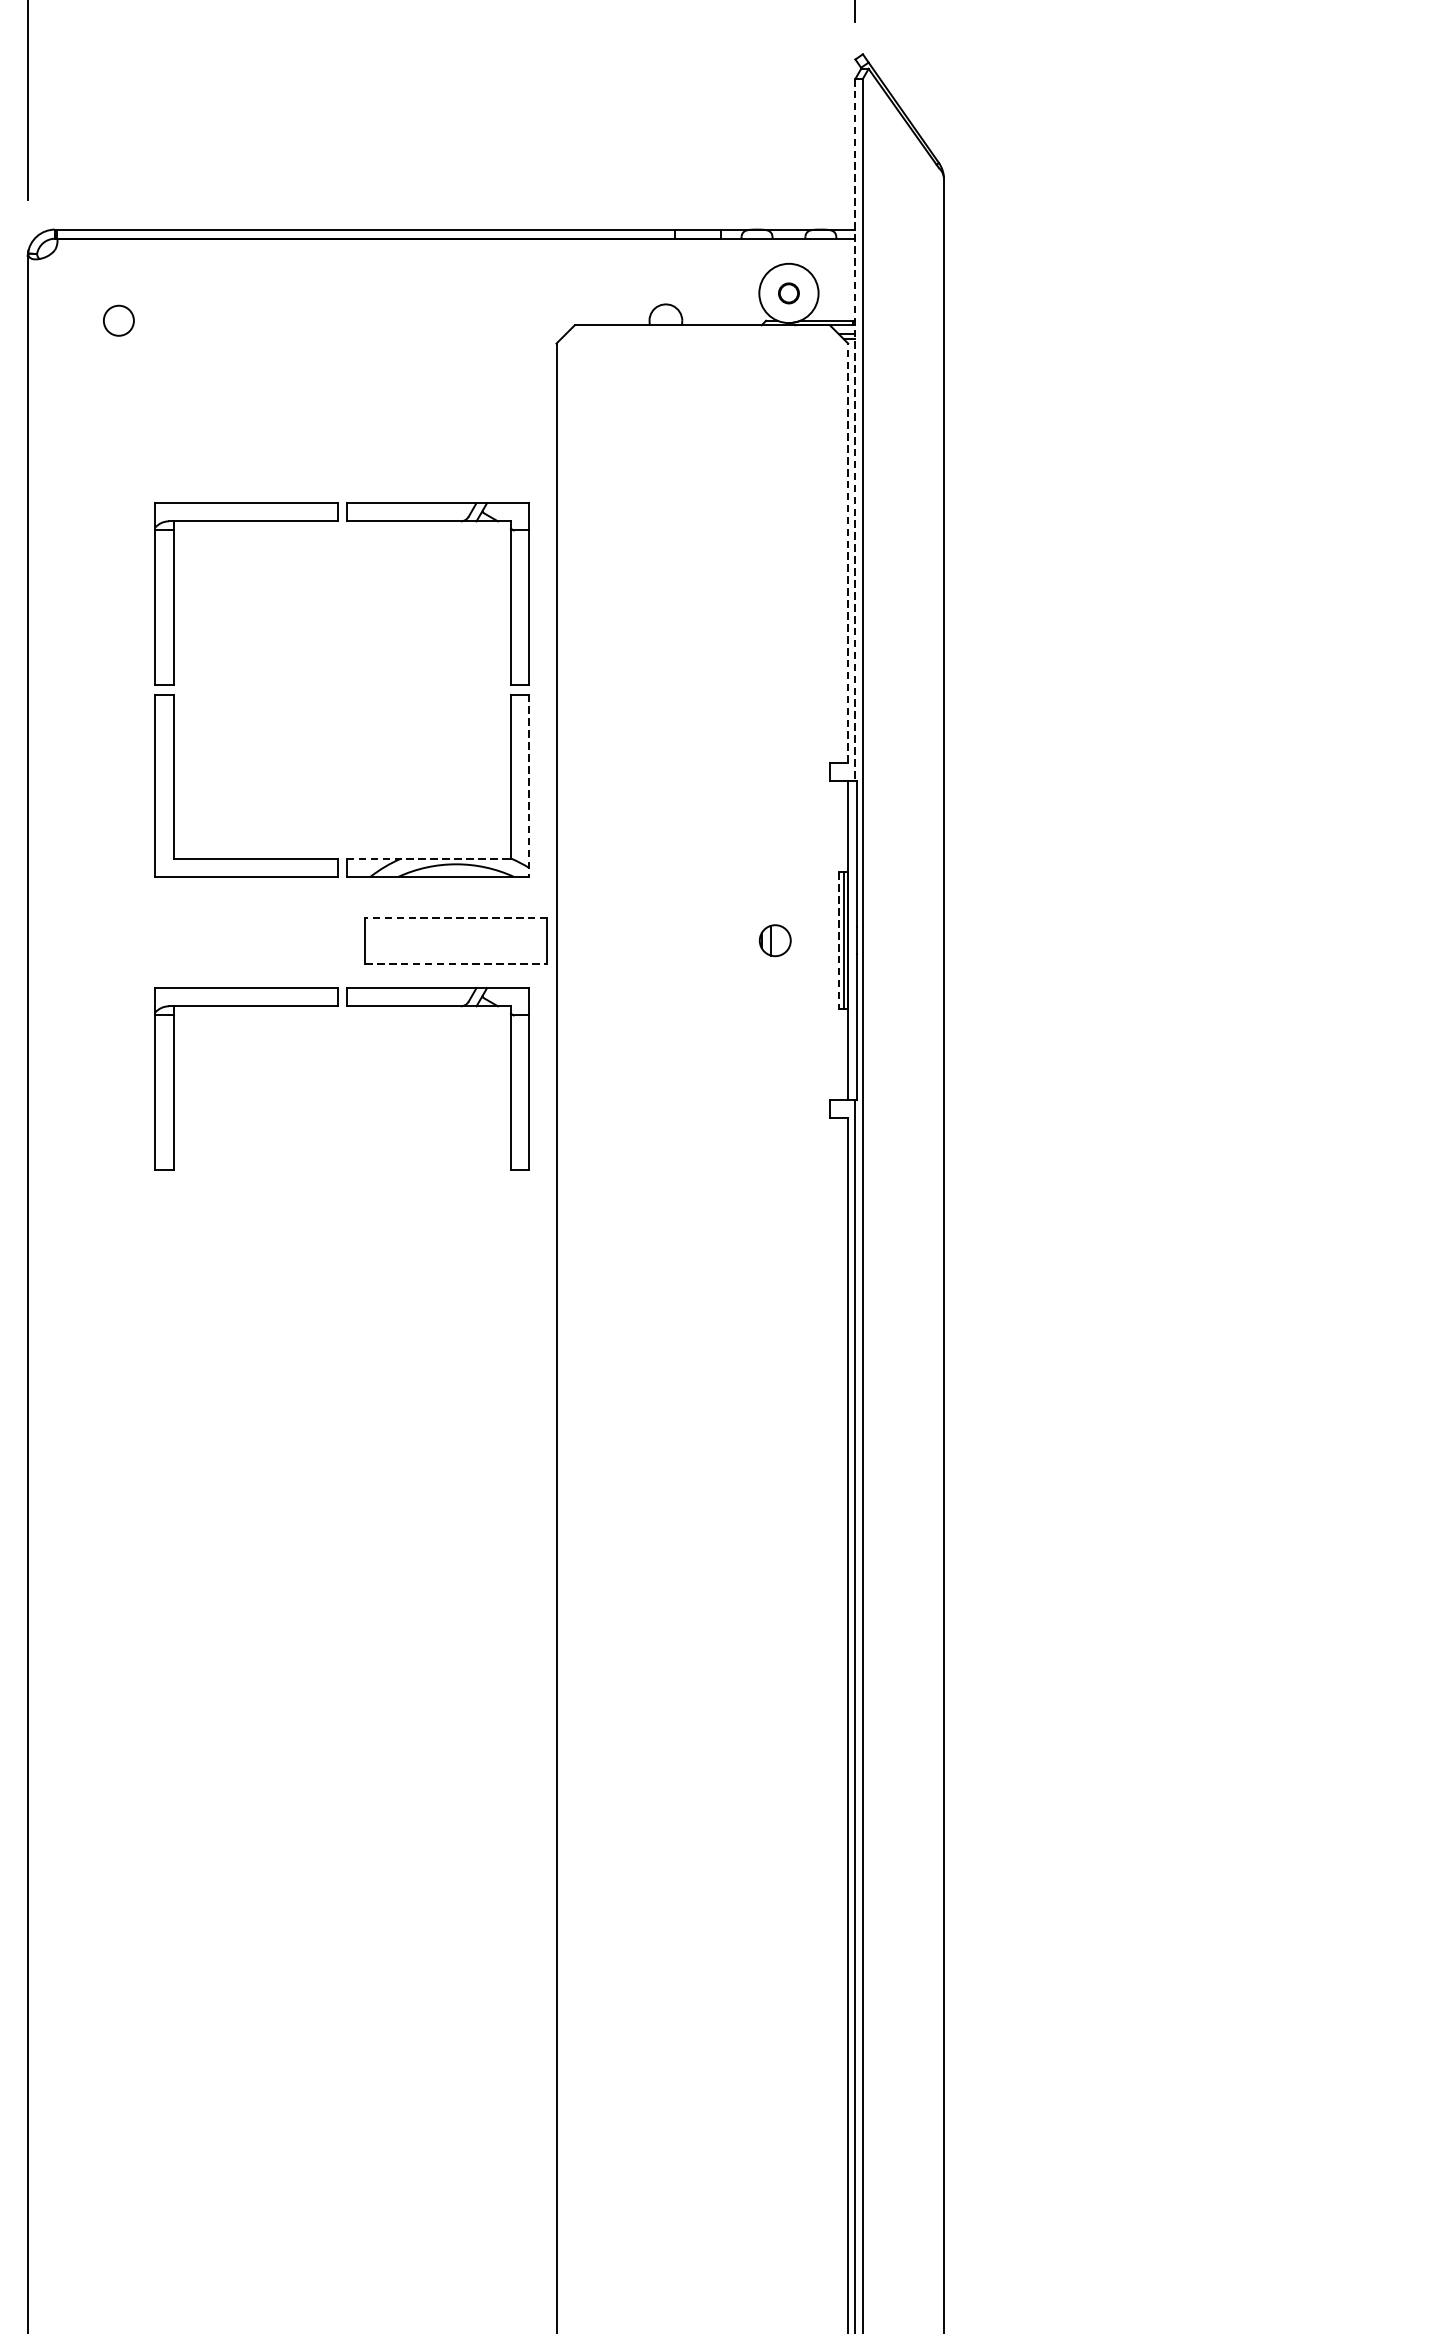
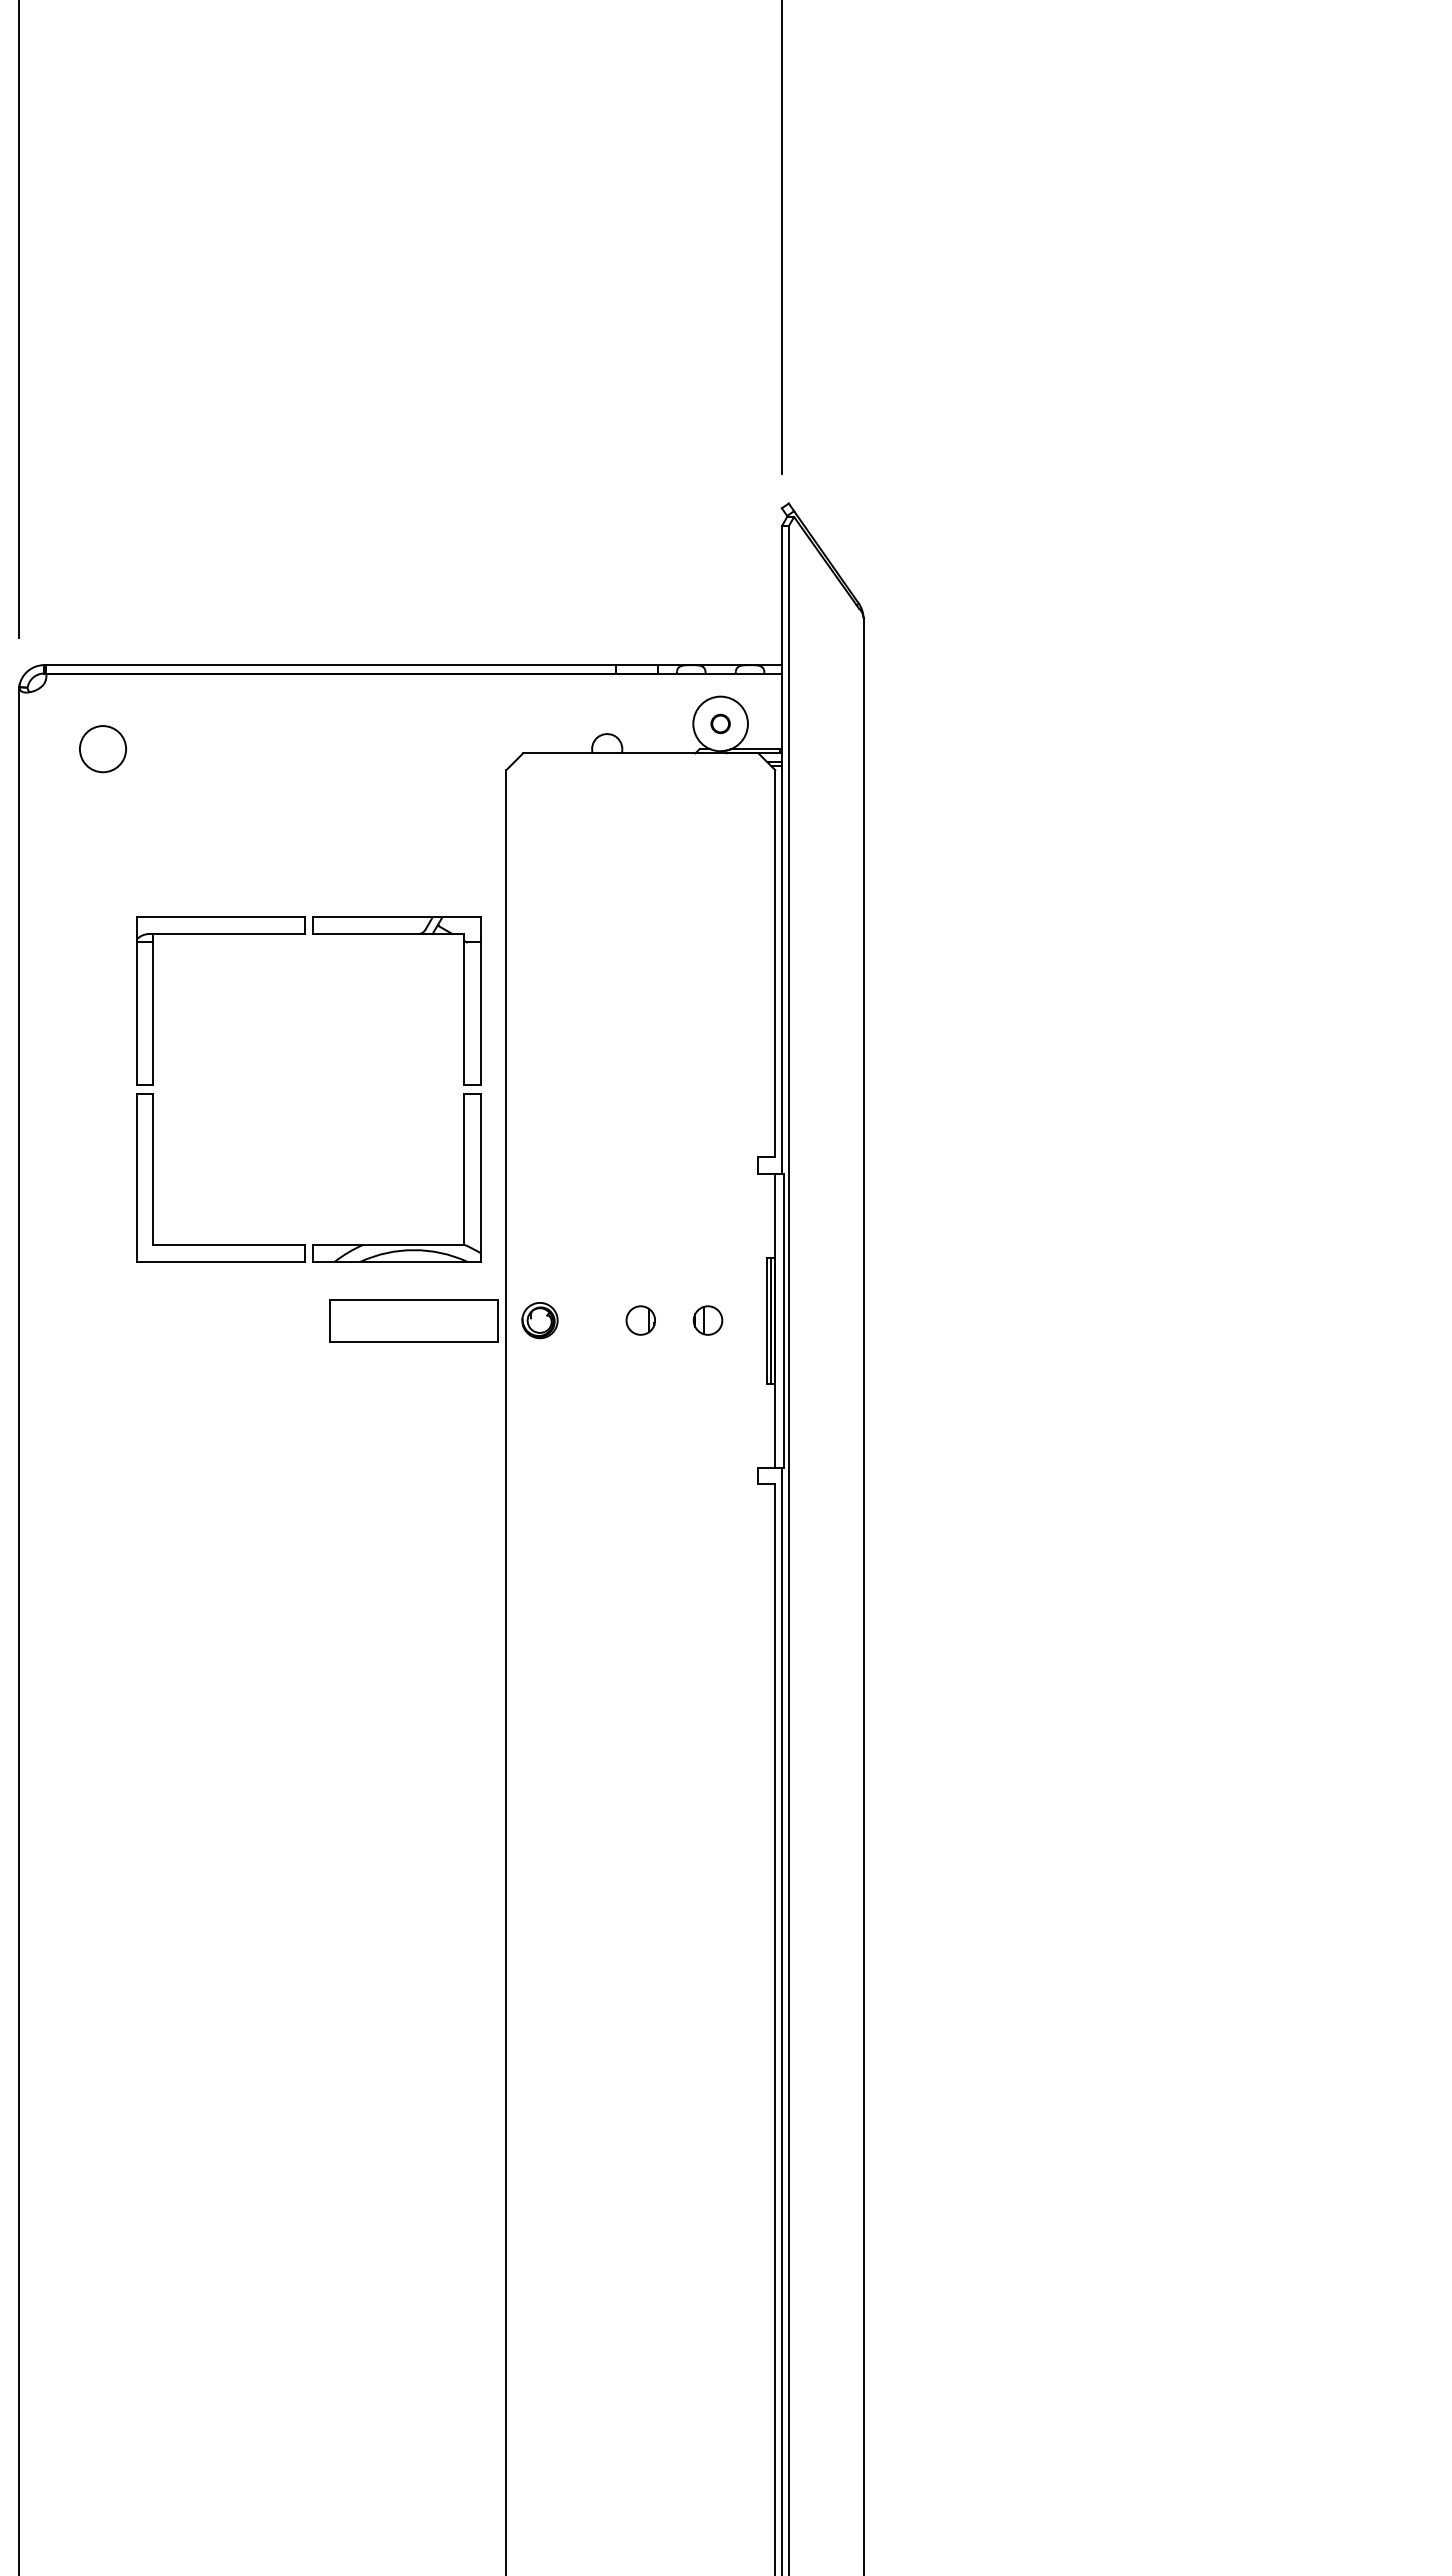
circle: (118, 321) -> (102, 749), size x1.67
line: (854, 429) -> (781, 849), dashed -> solid
line: (848, 552) -> (775, 962), dashed -> solid
line: (529, 786) -> (481, 1178), dashed -> solid
line: (428, 858) -> (388, 1244), dashed -> solid
line: (455, 917) -> (413, 1299), dashed -> solid
part: (592, 940) -> (539, 1320), added
part: (702, 940) -> (640, 1320), added
line: (838, 941) -> (766, 1321), dashed -> solid
line: (456, 963) -> (414, 1341), dashed -> solid
part: (338, 1006) -> (305, 1381), removed

